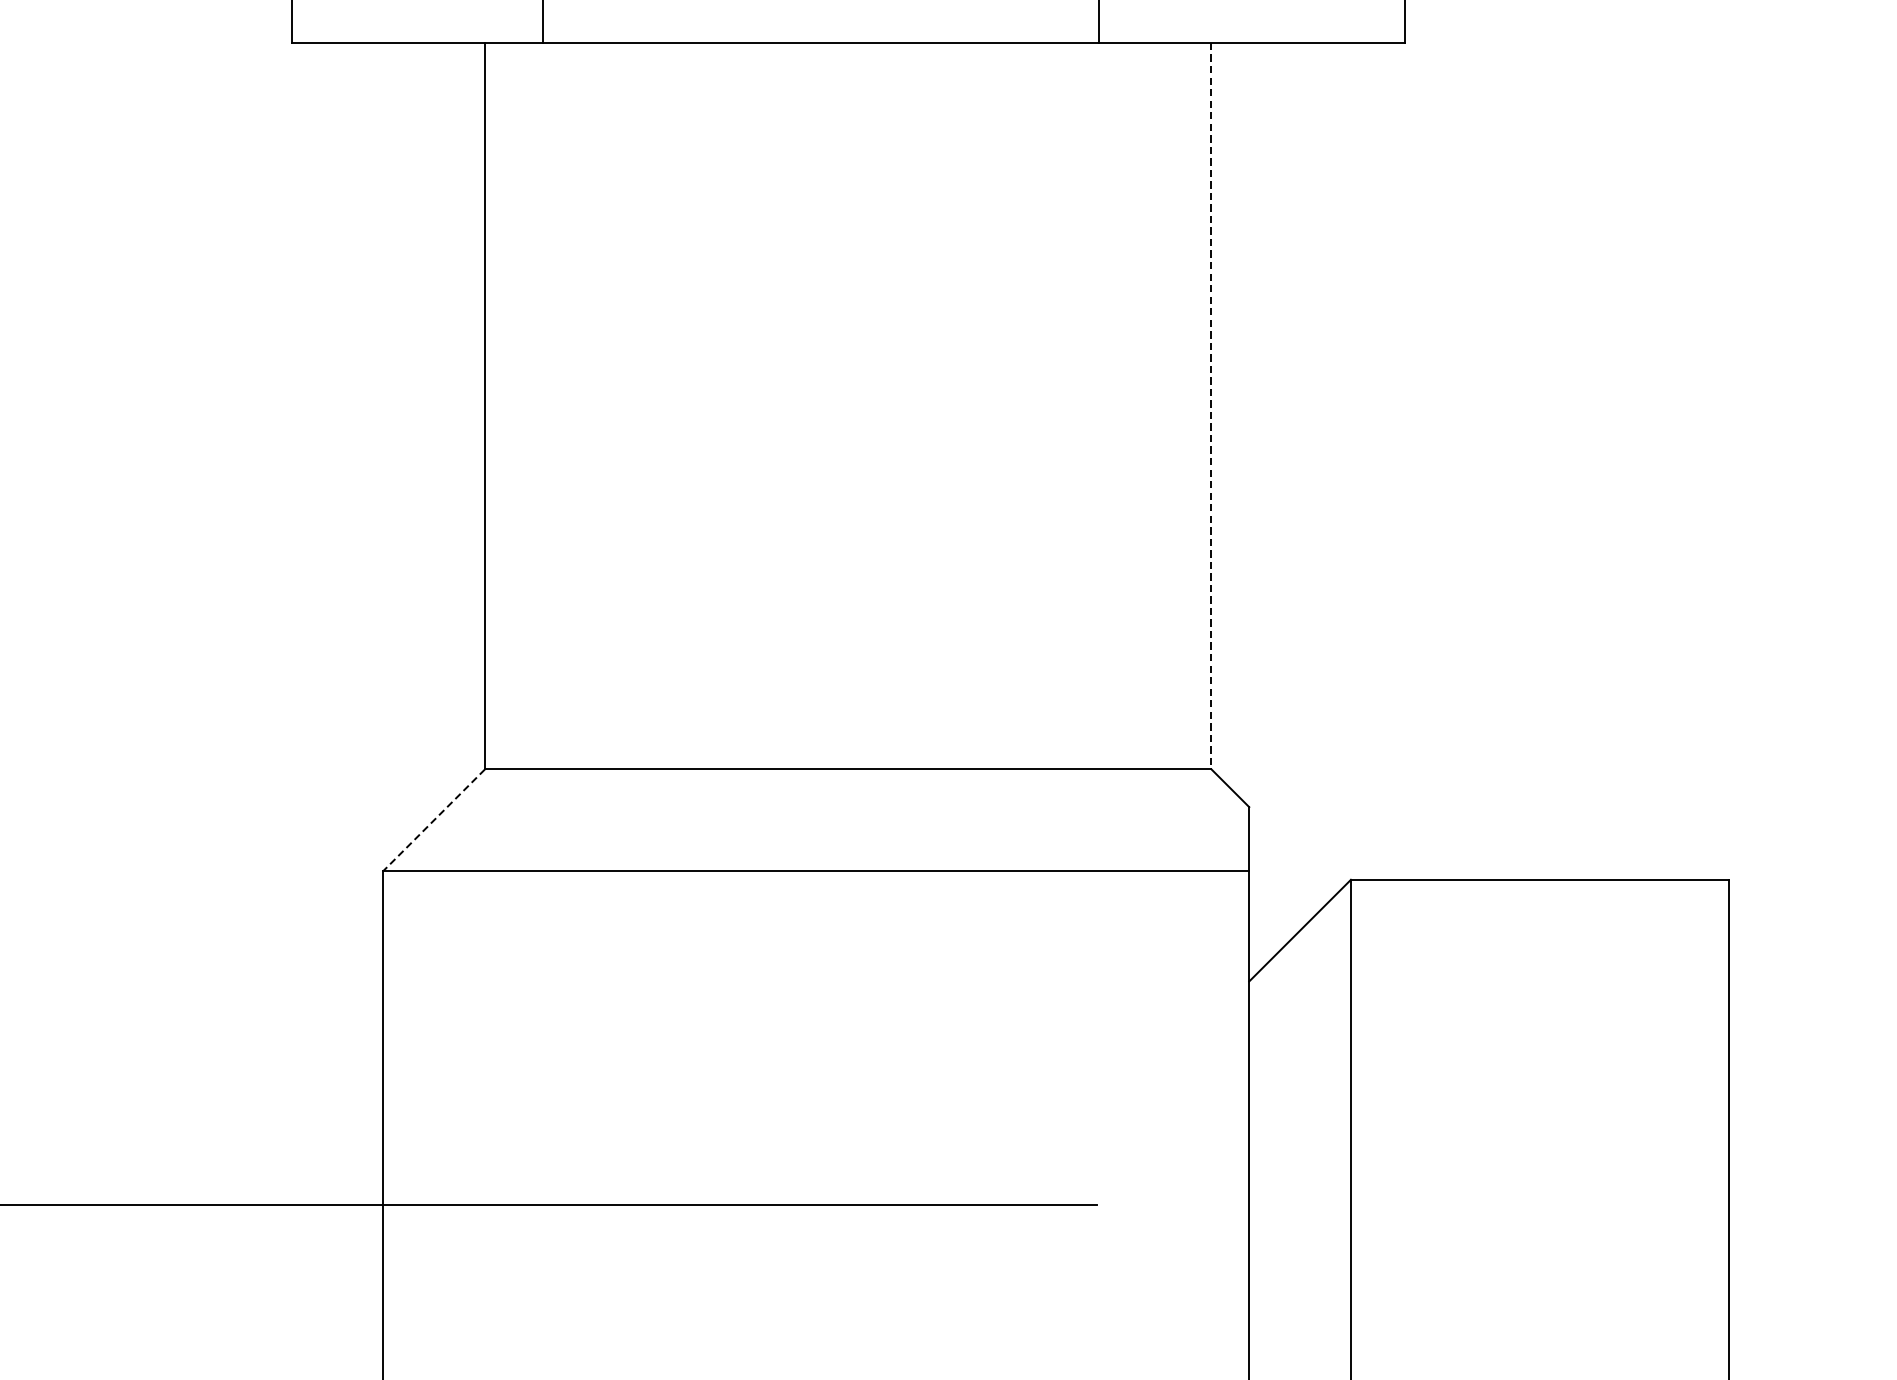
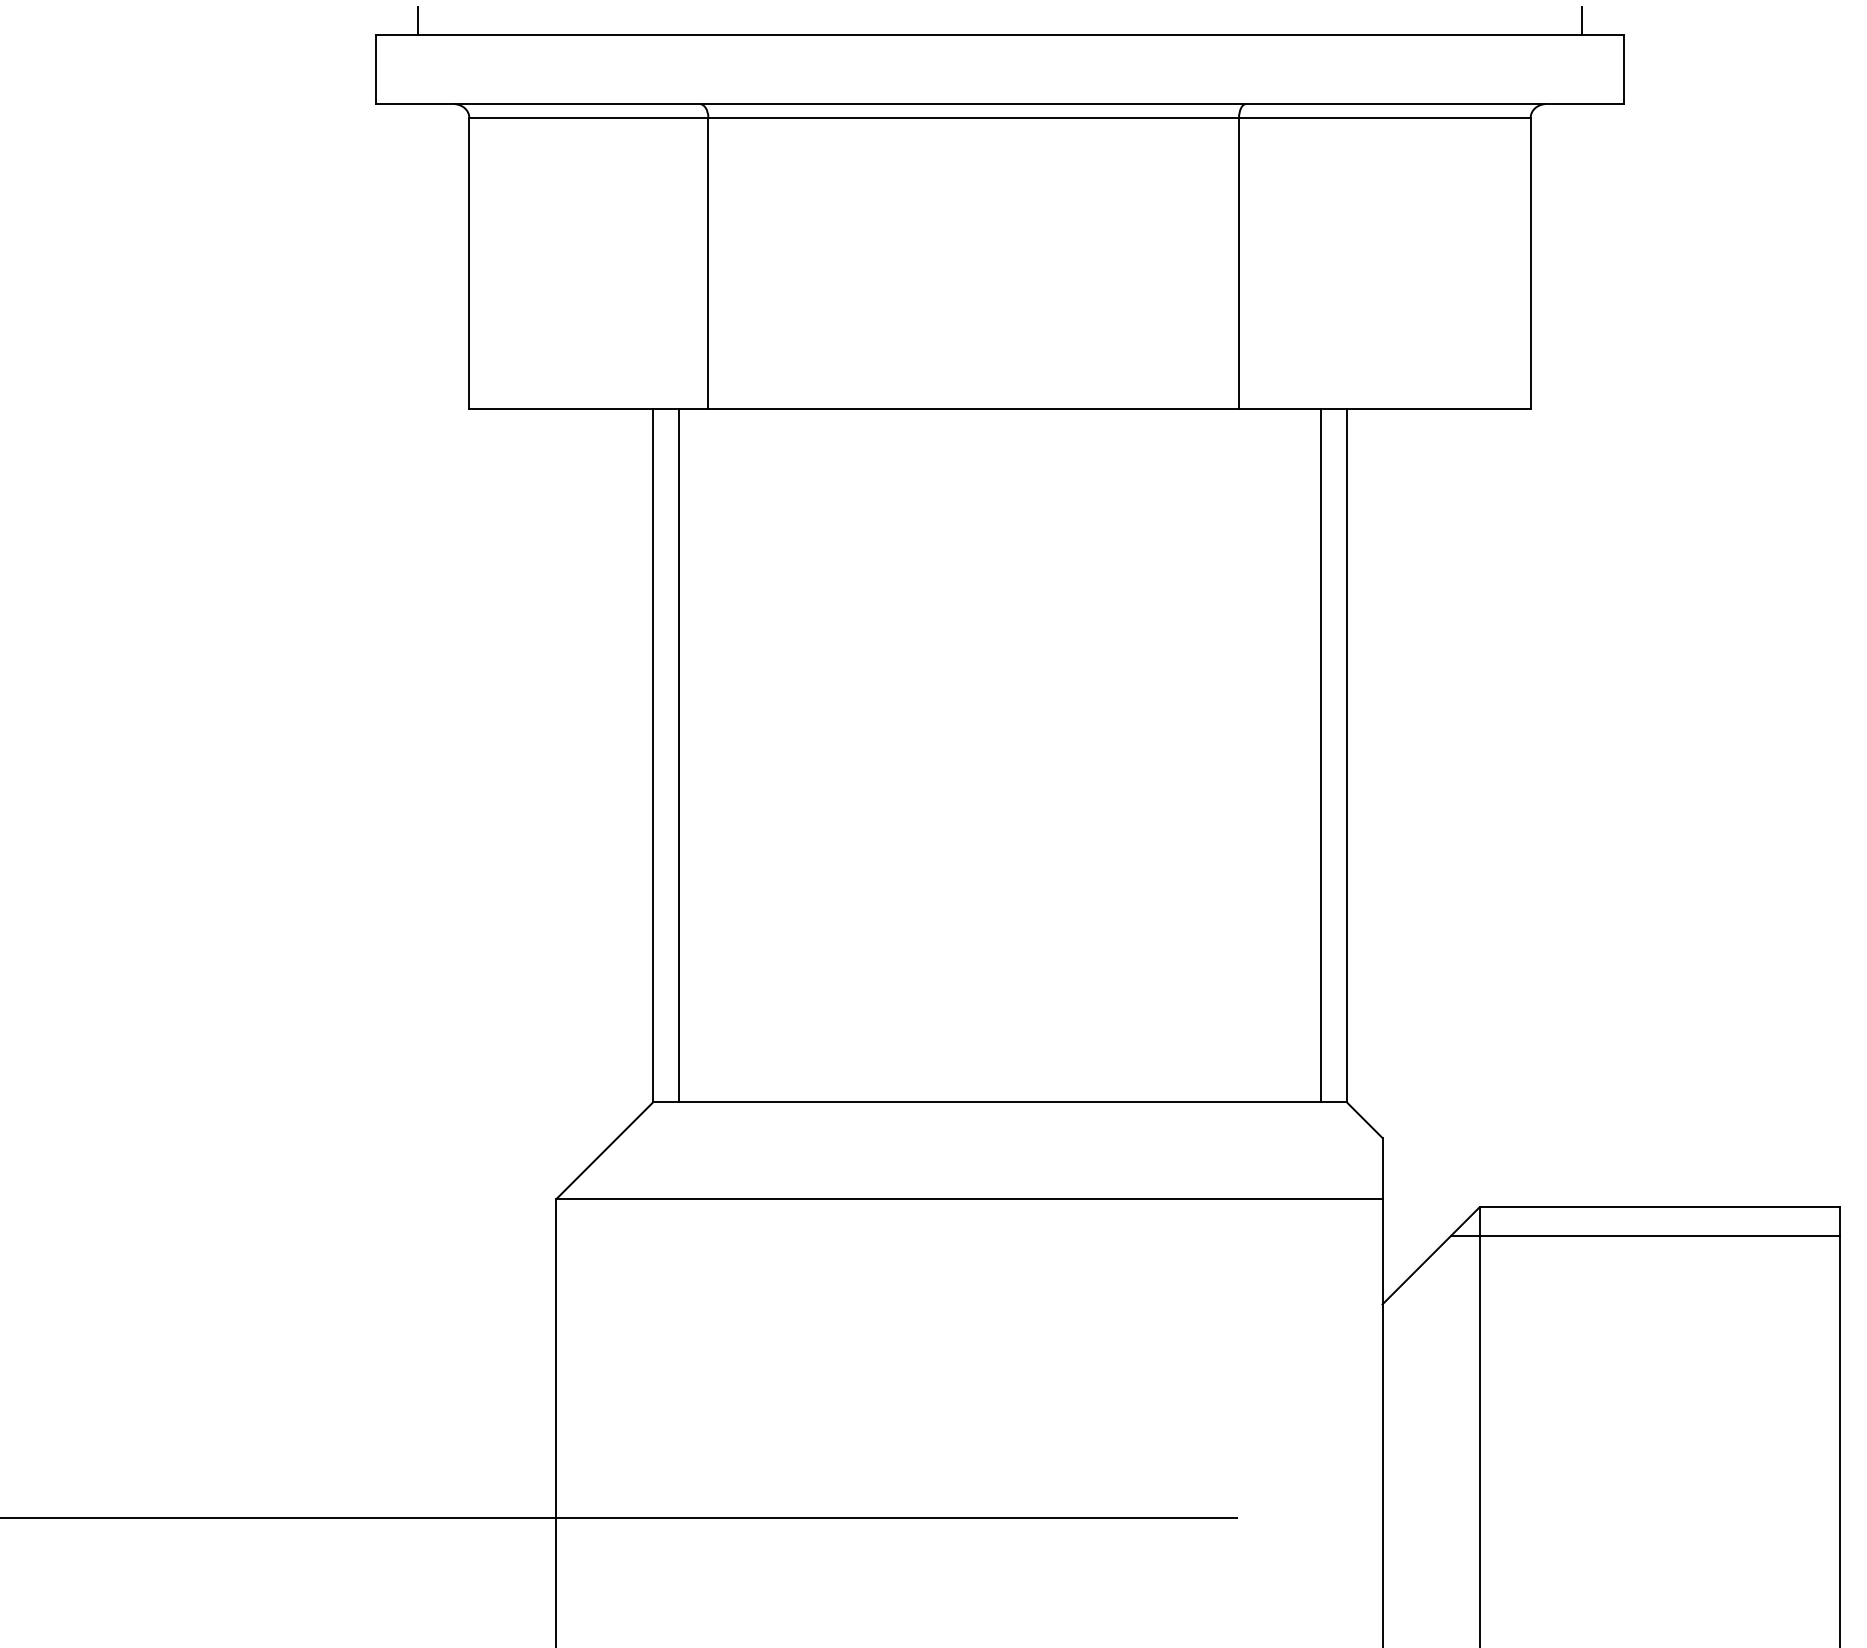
line: (511, 406) -> (678, 755), added
line: (1185, 406) -> (1321, 755), added
line: (1211, 406) -> (1346, 755), dashed -> solid
line: (433, 820) -> (604, 1150), dashed -> solid
line: (1524, 909) -> (1645, 1235), added

